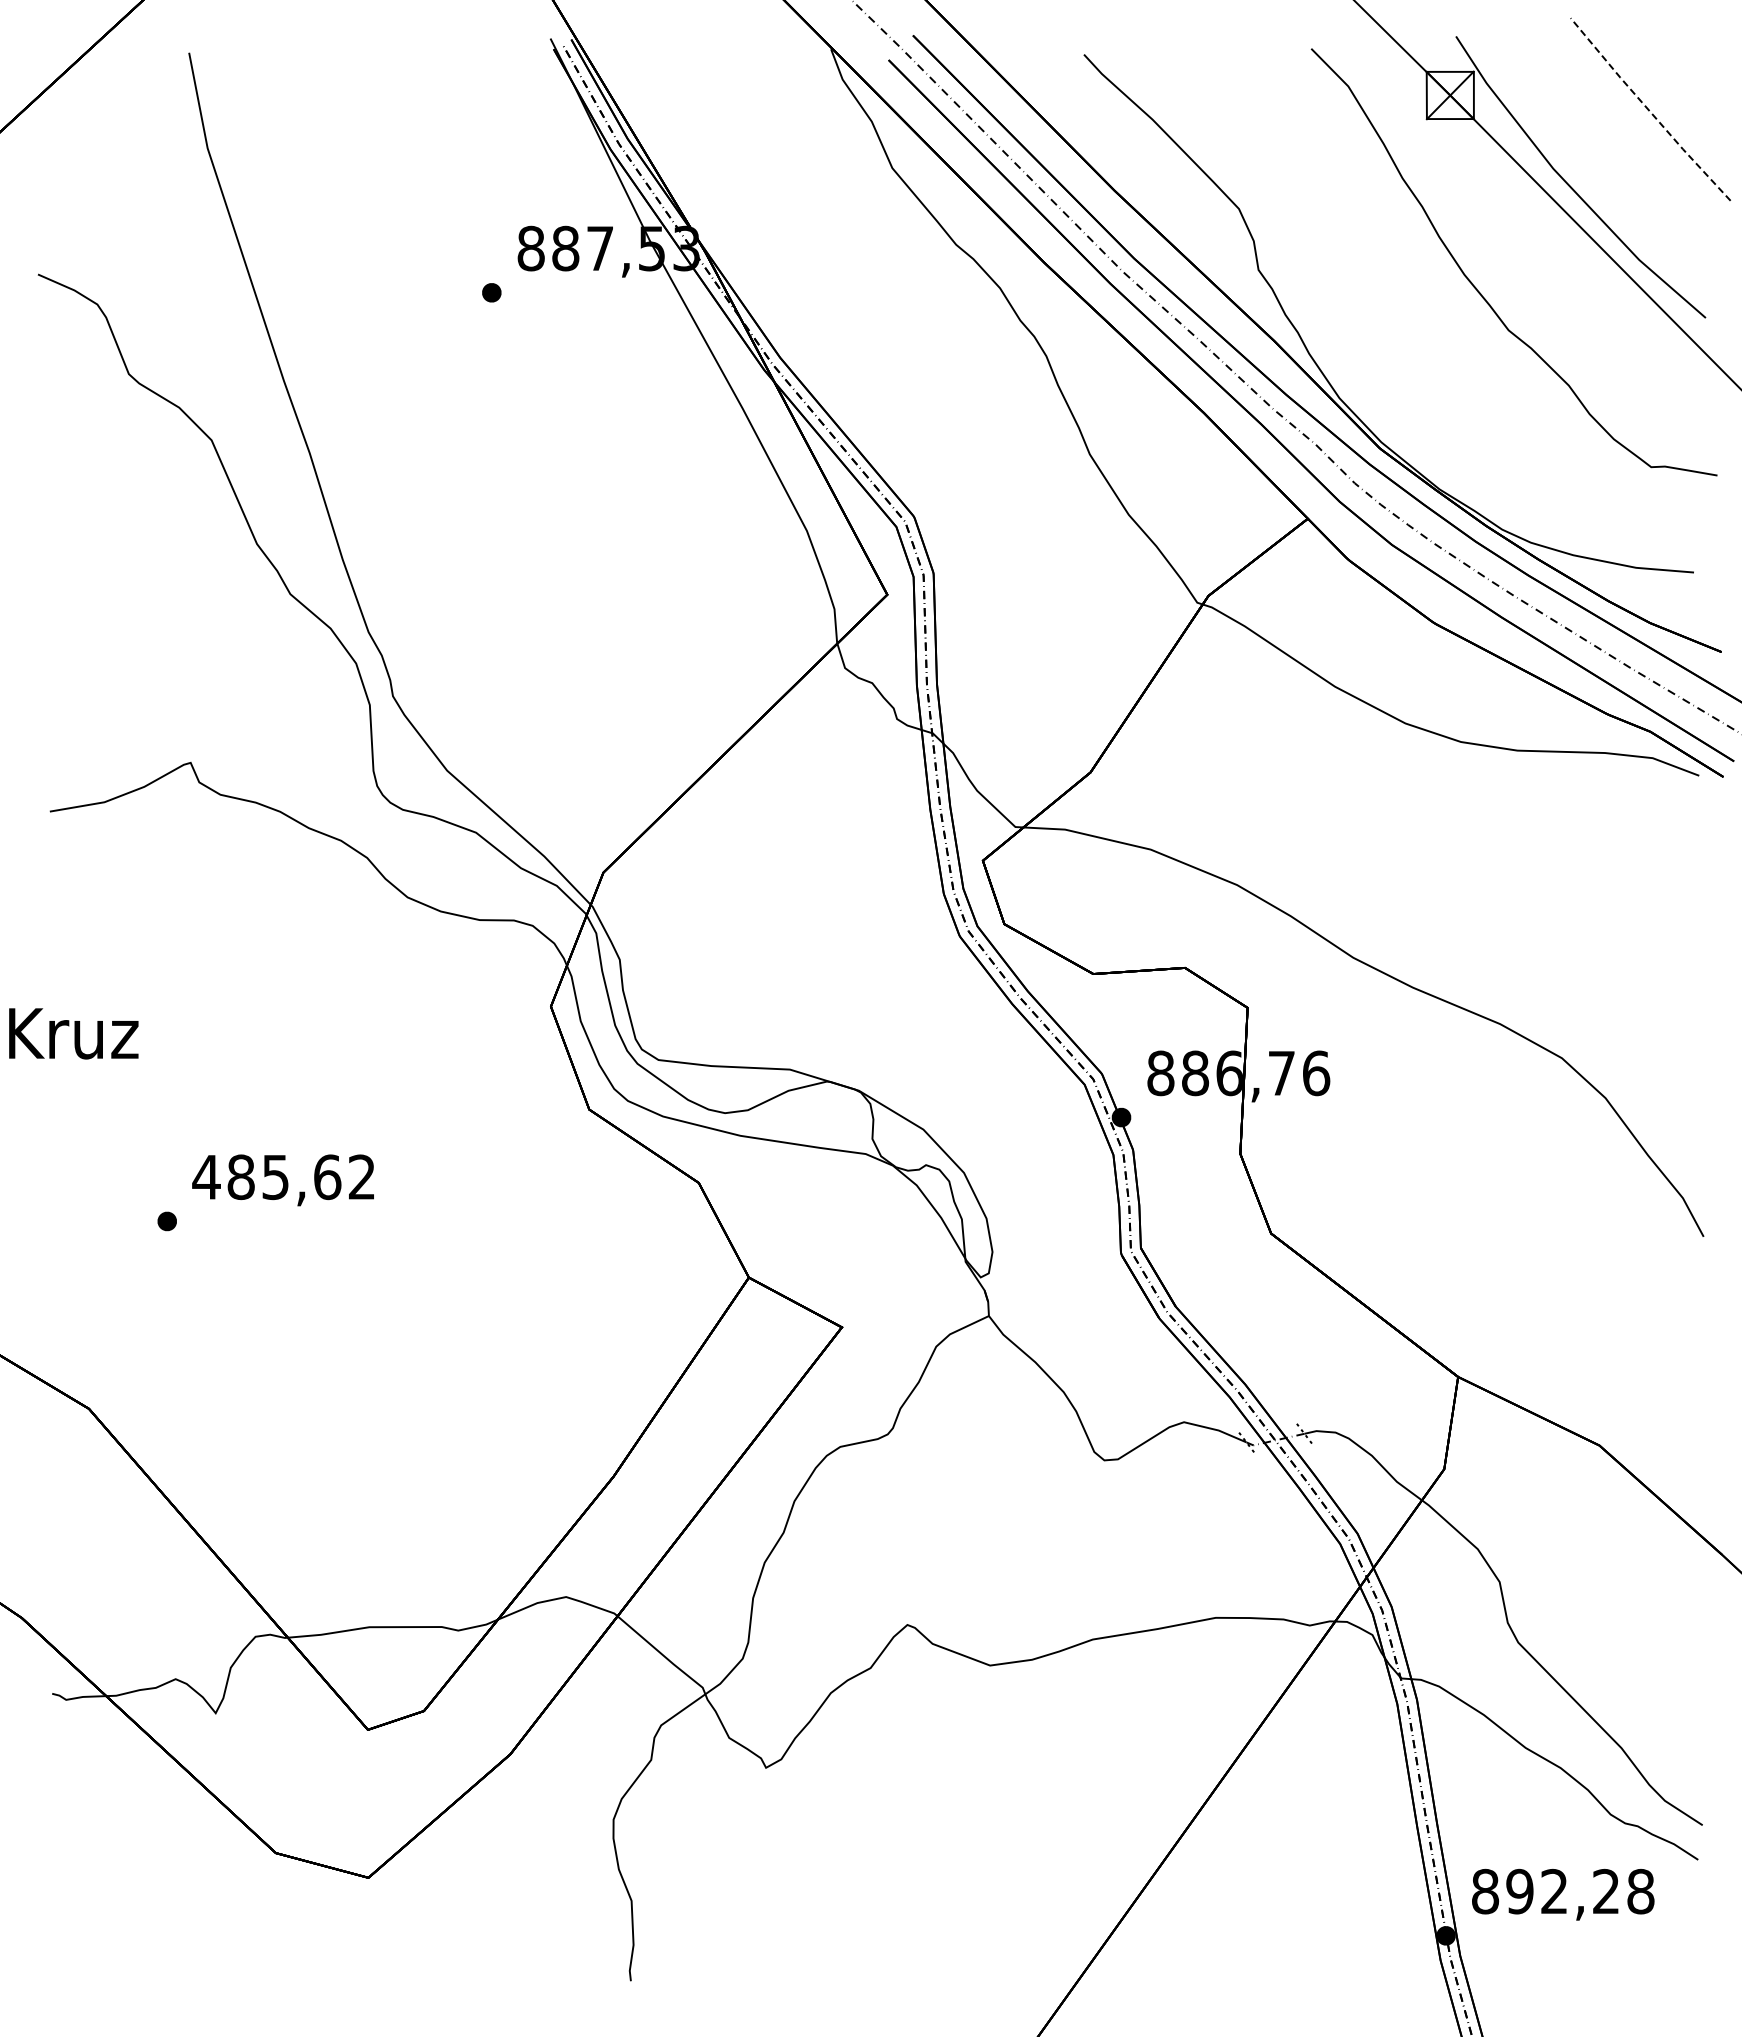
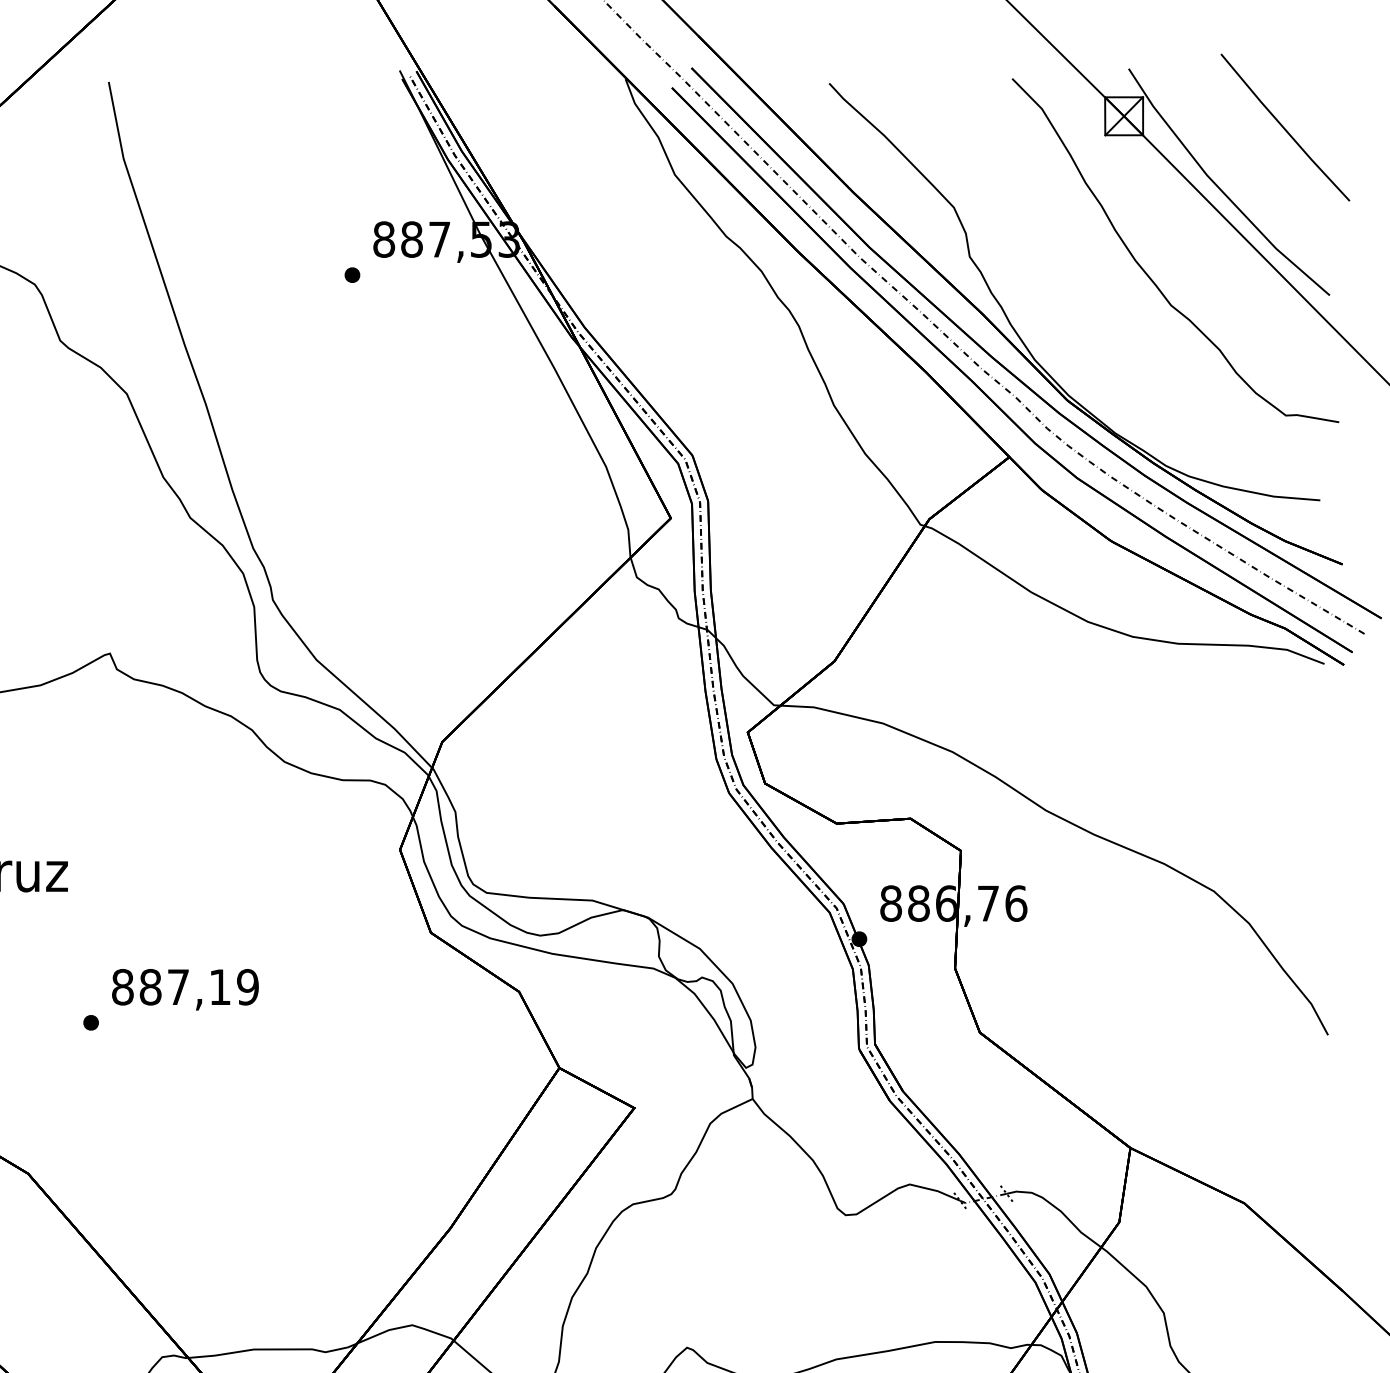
line: (1649, 110) -> (1284, 128), dashed -> solid
text: (283, 1177) -> (184, 987), 485,62 -> 887,19

